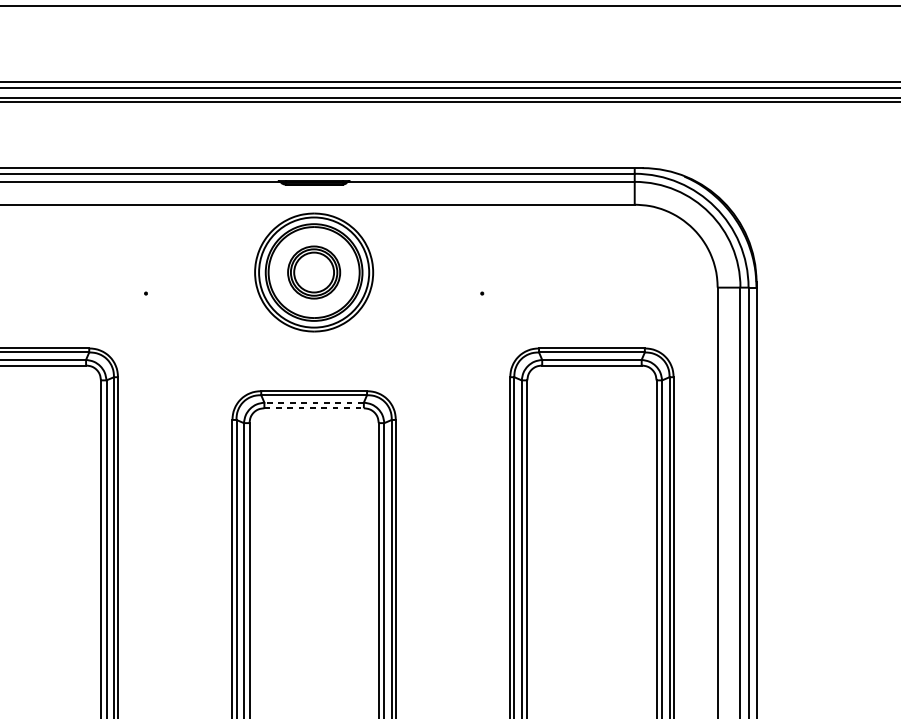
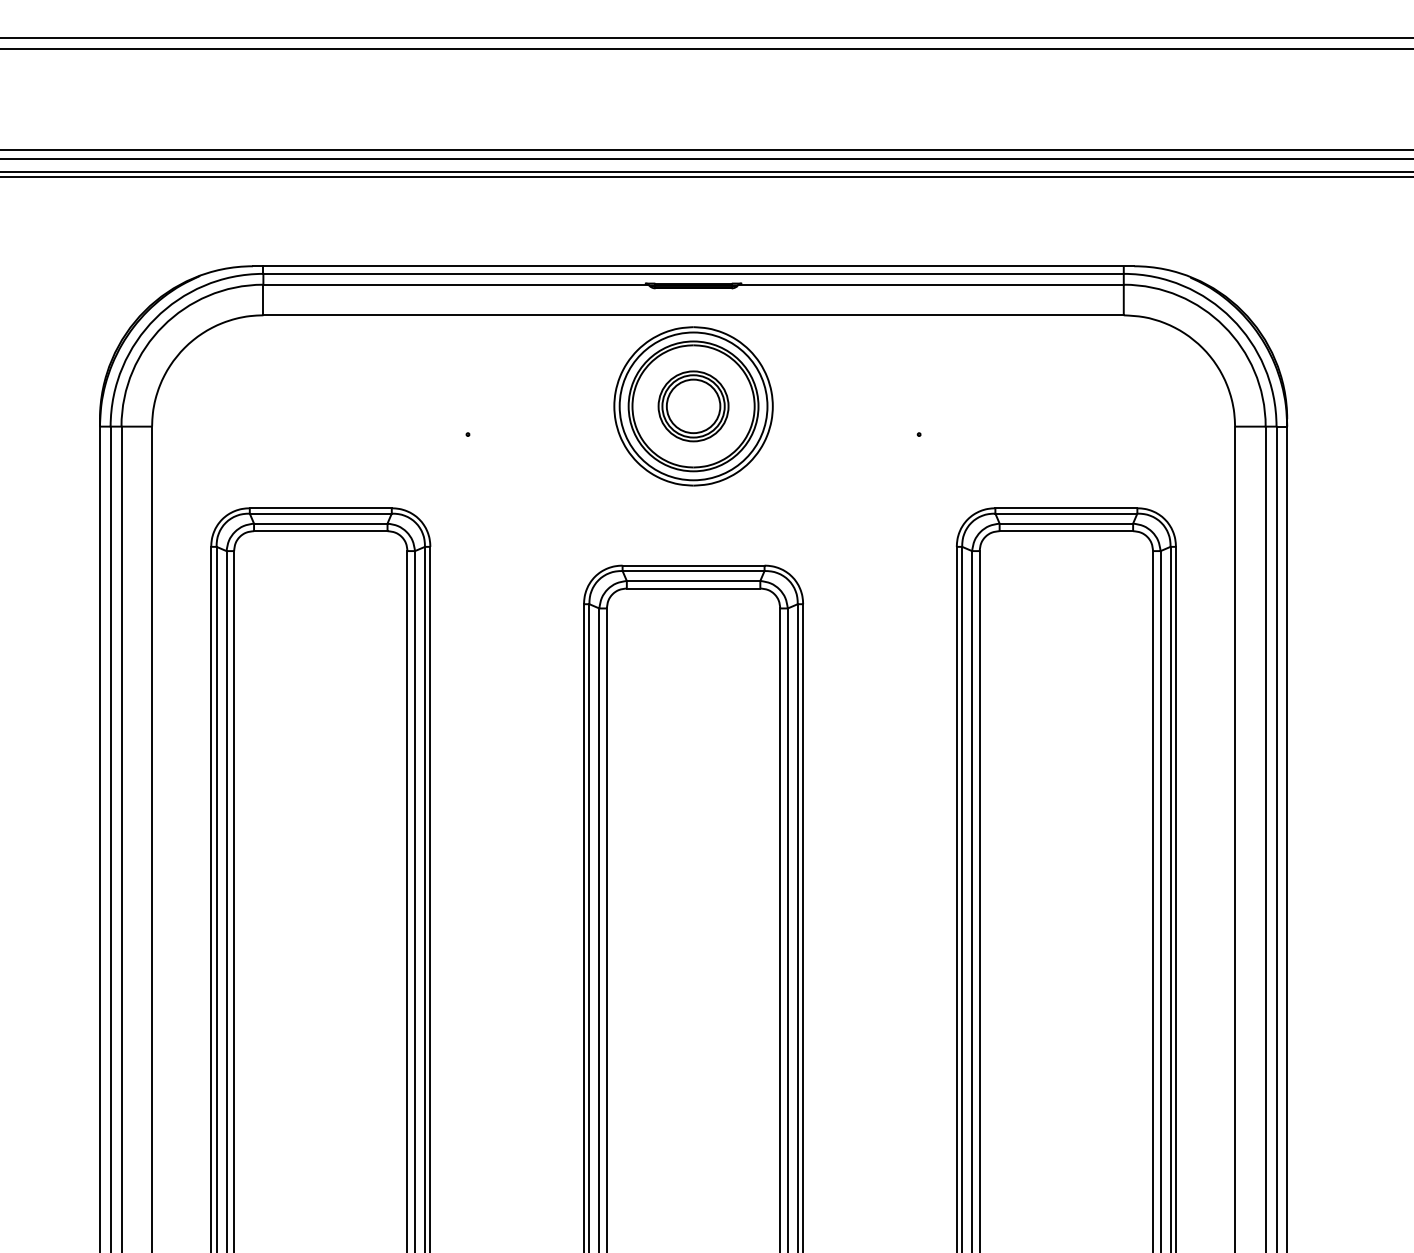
line: (314, 402) -> (693, 580), dashed -> solid
line: (314, 408) -> (693, 588), dashed -> solid

